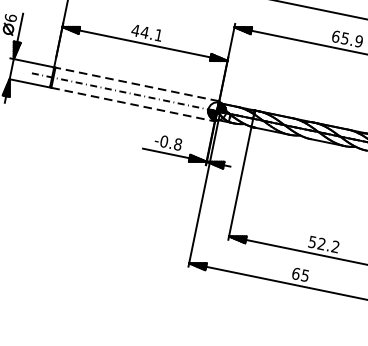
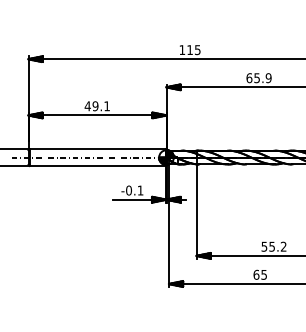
text: (144, 32) -> (95, 106), 44.1 -> 49.1
line: (136, 84) -> (97, 149), dashed -> solid
line: (133, 105) -> (98, 166), dashed -> solid
text: (178, 144) -> (140, 190), -0.8 -> -0.1
text: (321, 243) -> (271, 246), 52.2 -> 55.2

